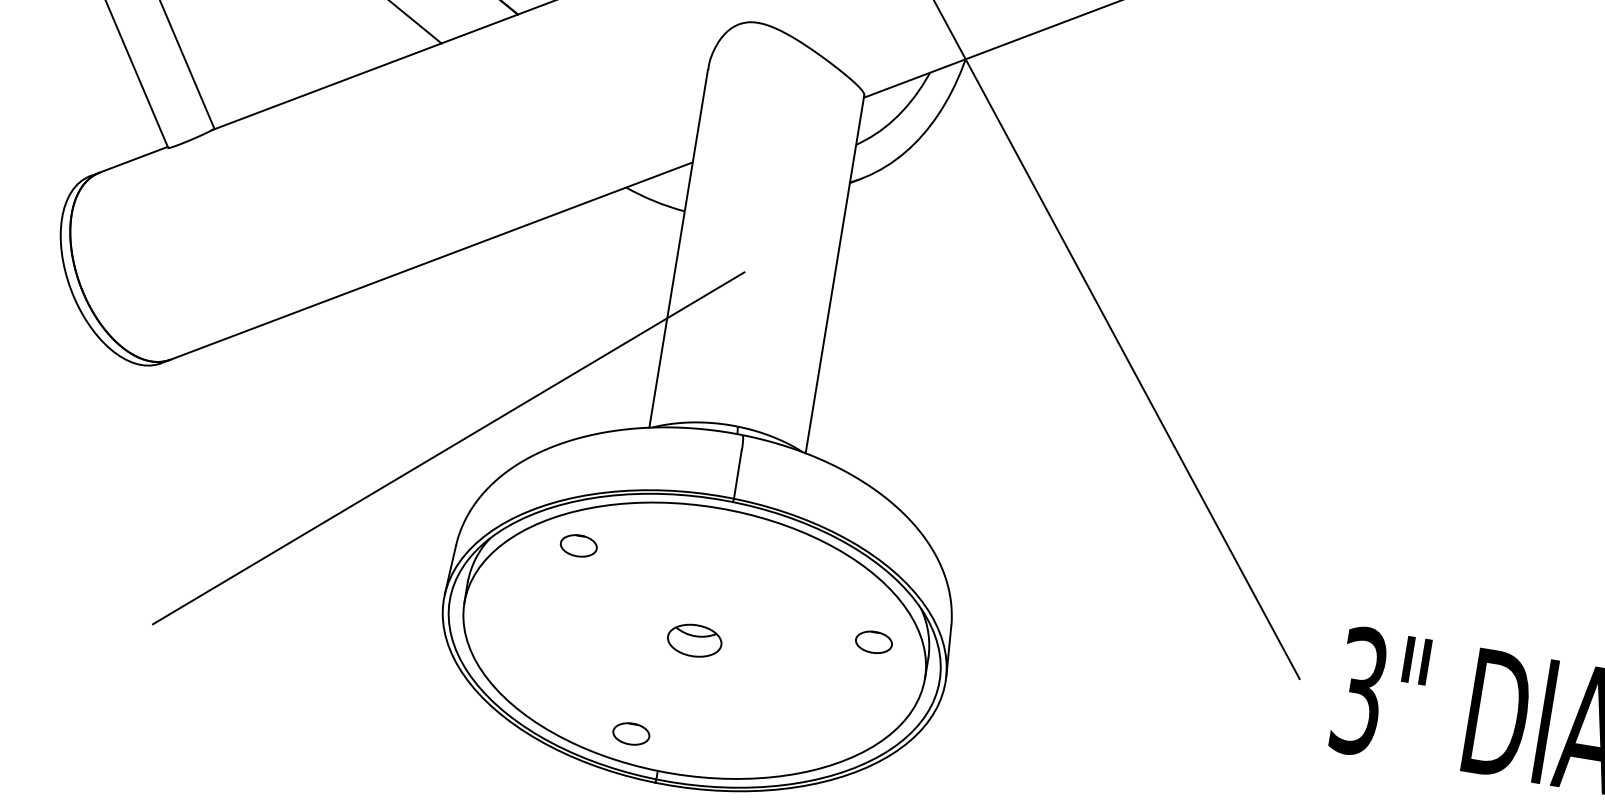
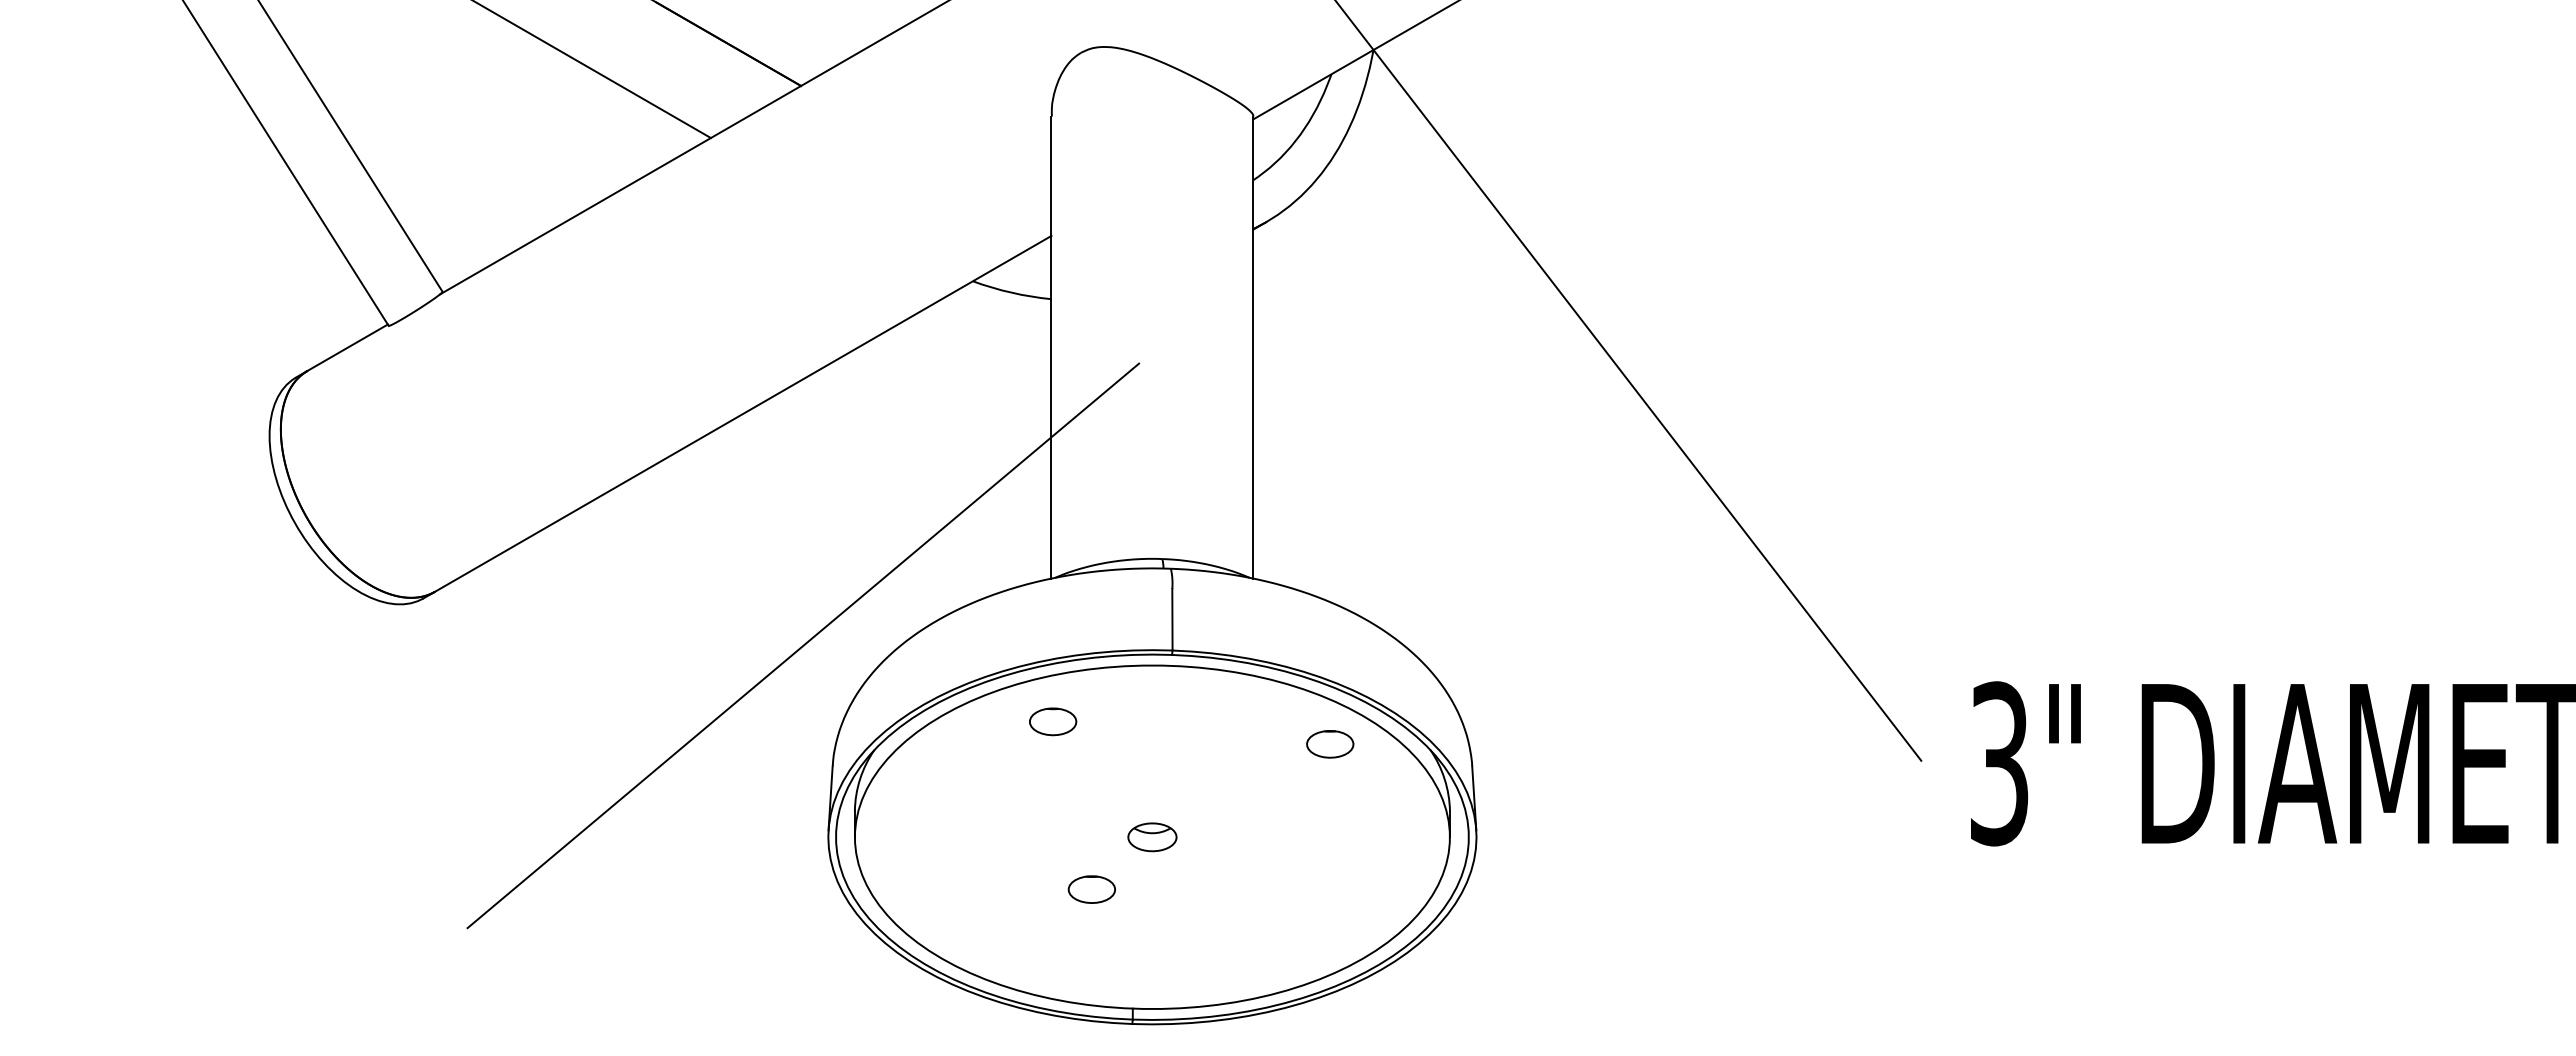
part: (579, 545) -> (1053, 721), moved
part: (694, 640) -> (1152, 837), size x0.7
part: (874, 642) -> (1330, 744), moved
part: (631, 733) -> (1091, 889), moved

